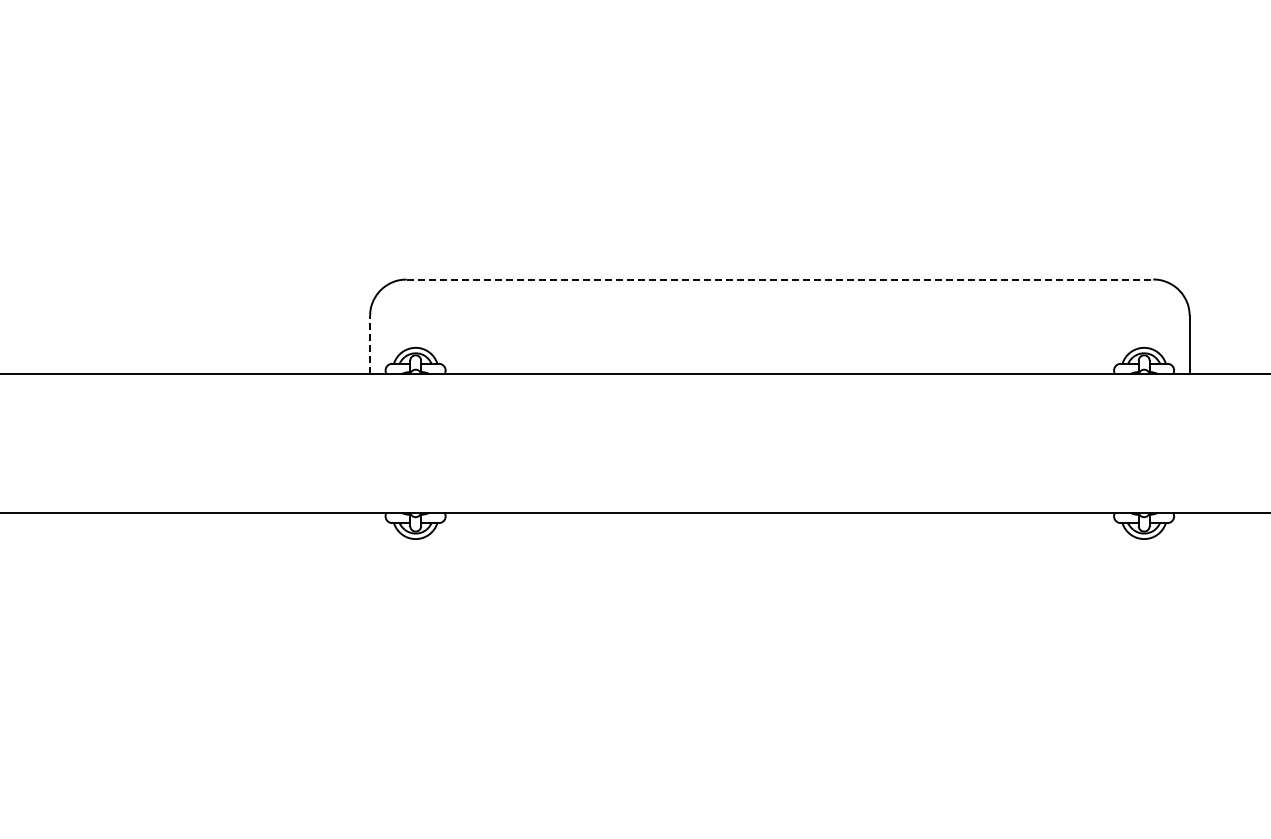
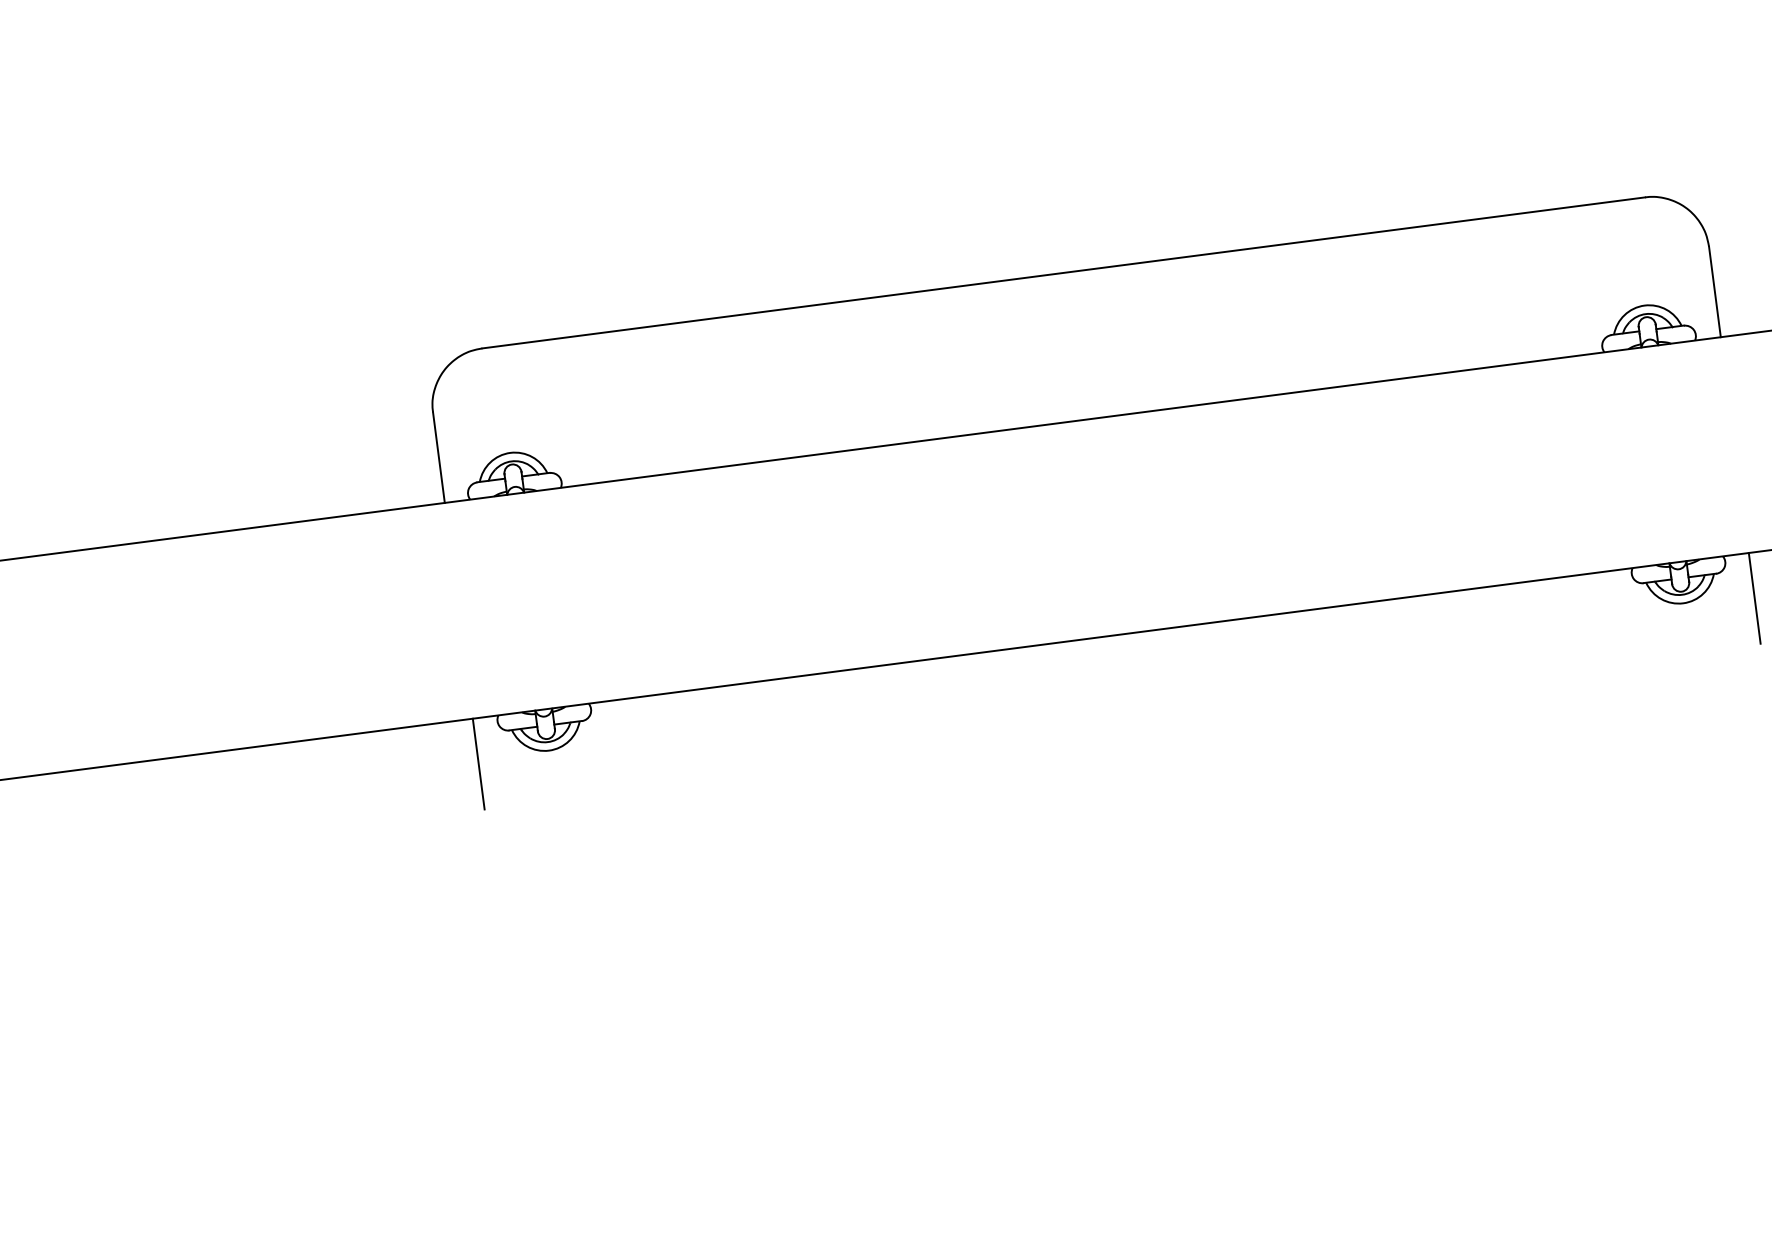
line: (780, 279) -> (1064, 272), dashed -> solid
line: (370, 344) -> (439, 456), dashed -> solid
line: (370, 541) -> (479, 763), added
line: (1189, 541) -> (1754, 597), added

